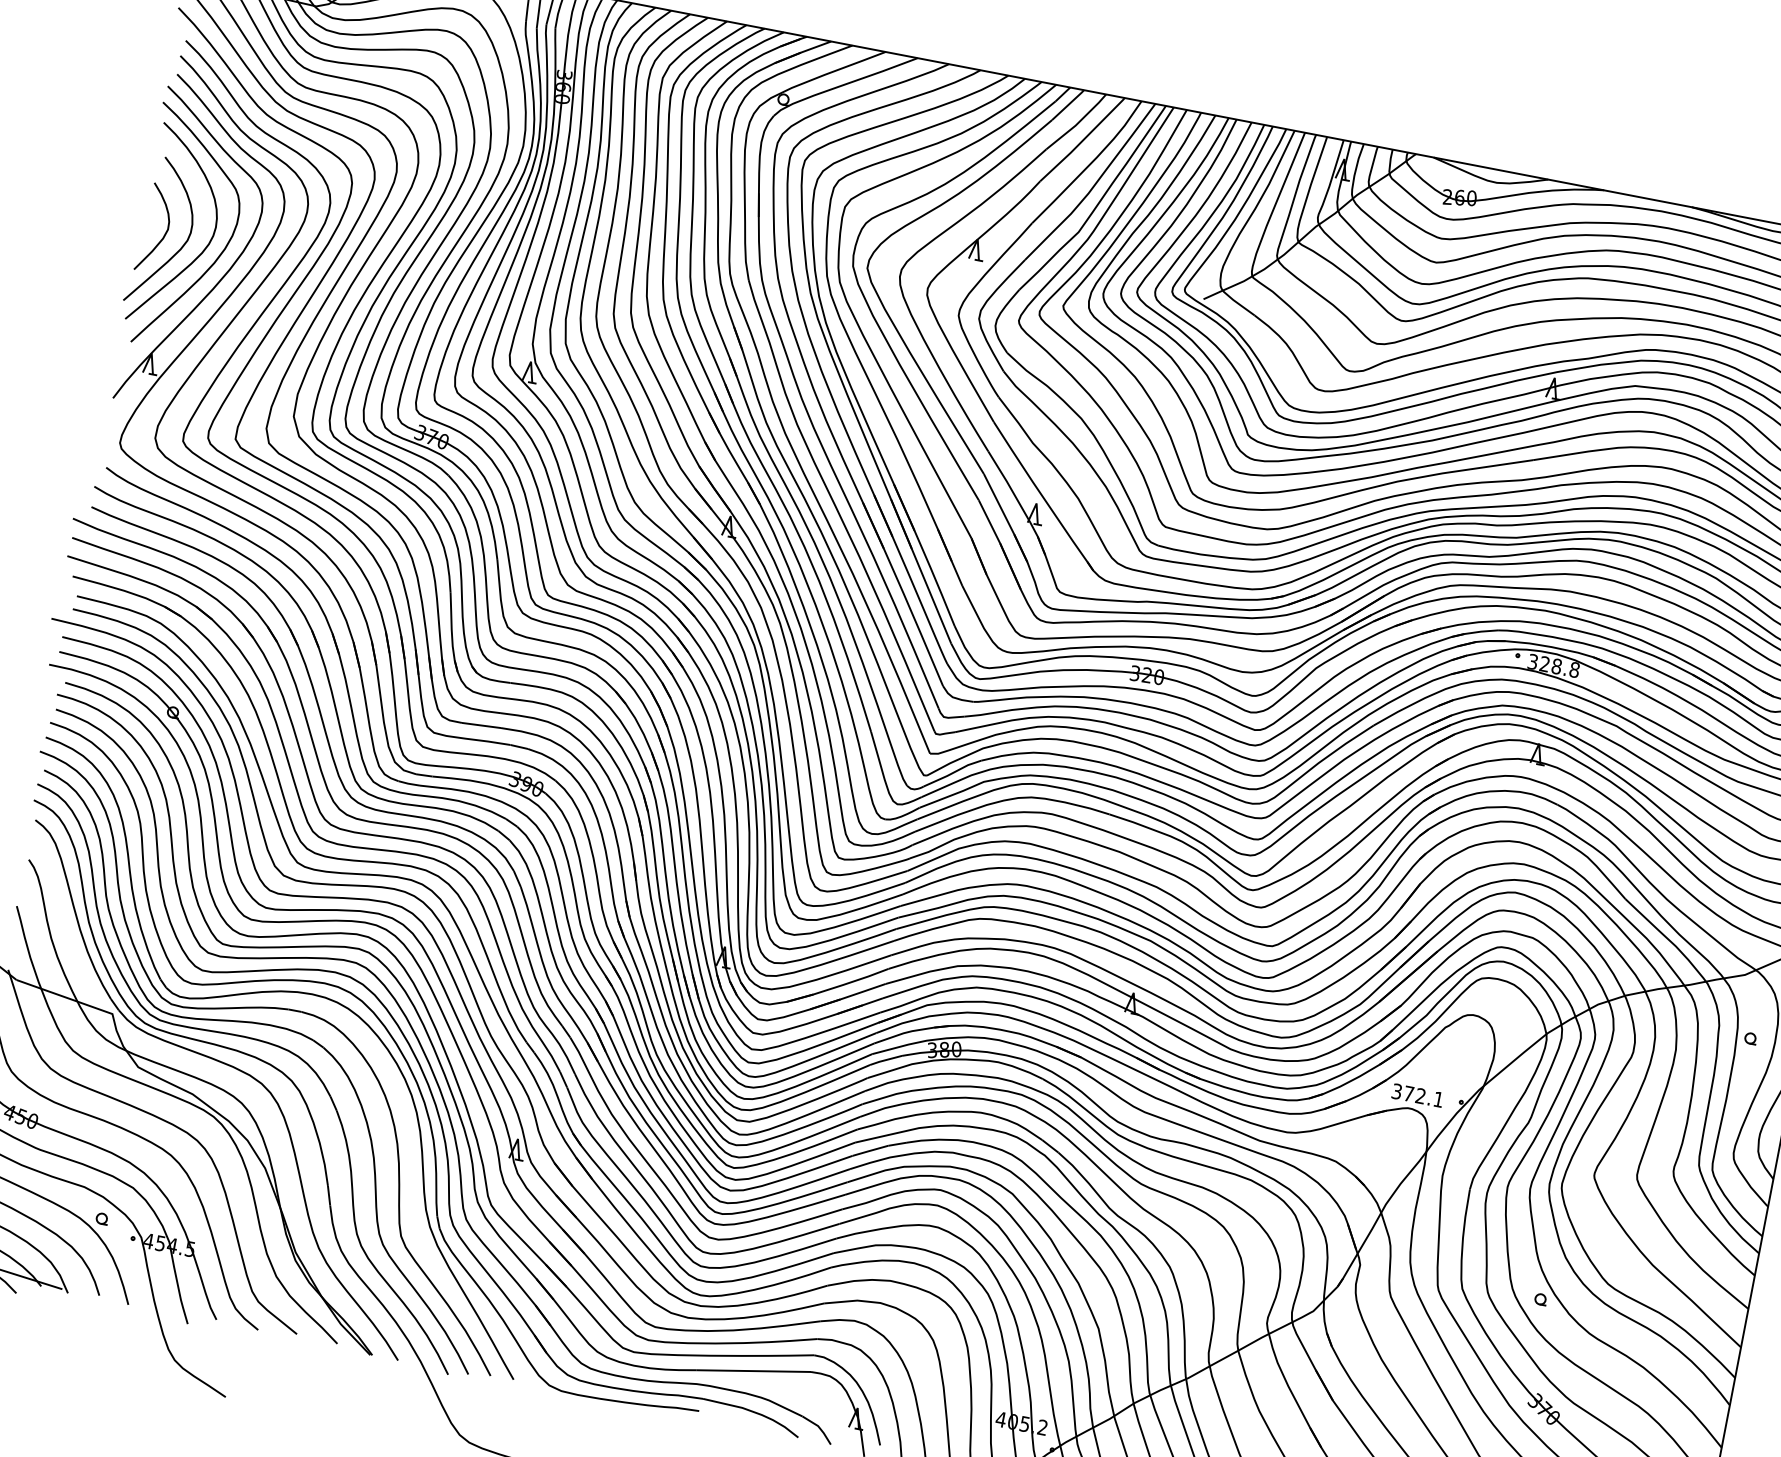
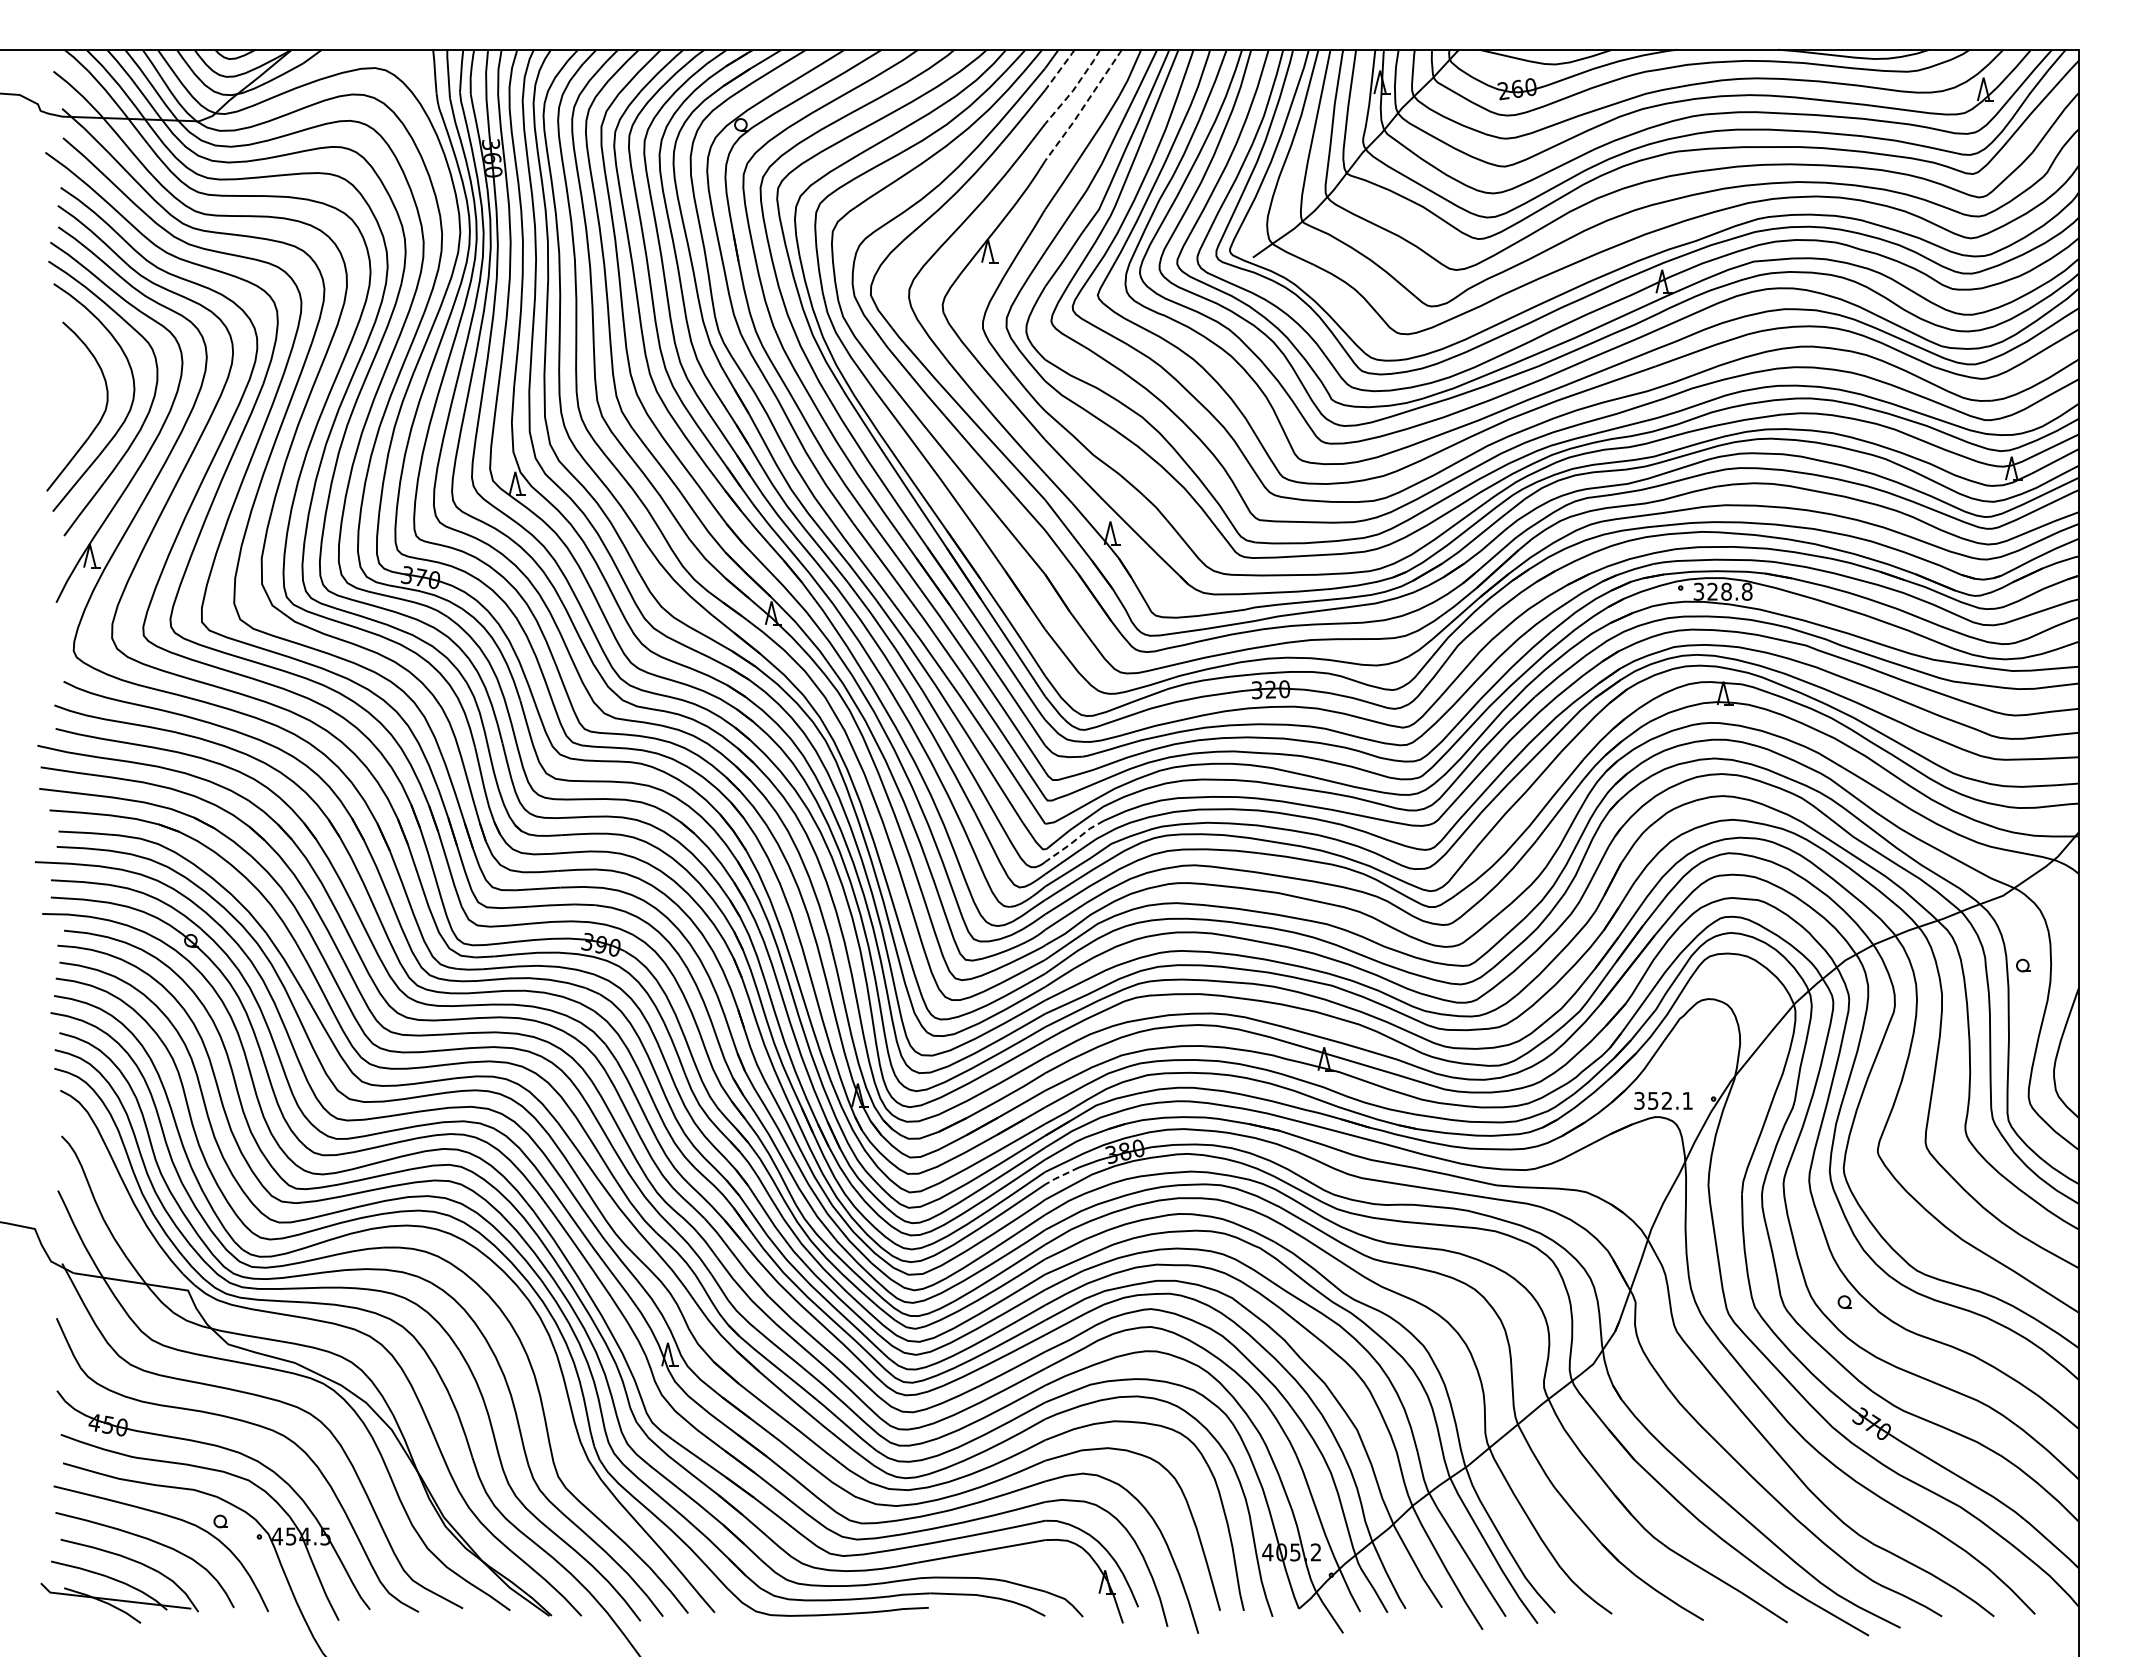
line: (1068, 104) -> (1060, 69), solid -> dashed
line: (1078, 122) -> (1075, 87), solid -> dashed
line: (1083, 139) -> (1084, 105), solid -> dashed
curve: (164, 233) -> (78, 407), removed
line: (951, 773) -> (1073, 841), solid -> dashed
line: (885, 1059) -> (1061, 1175), solid -> dashed
text: (1409, 1093) -> (1653, 1100), 372.1 -> 352.1

